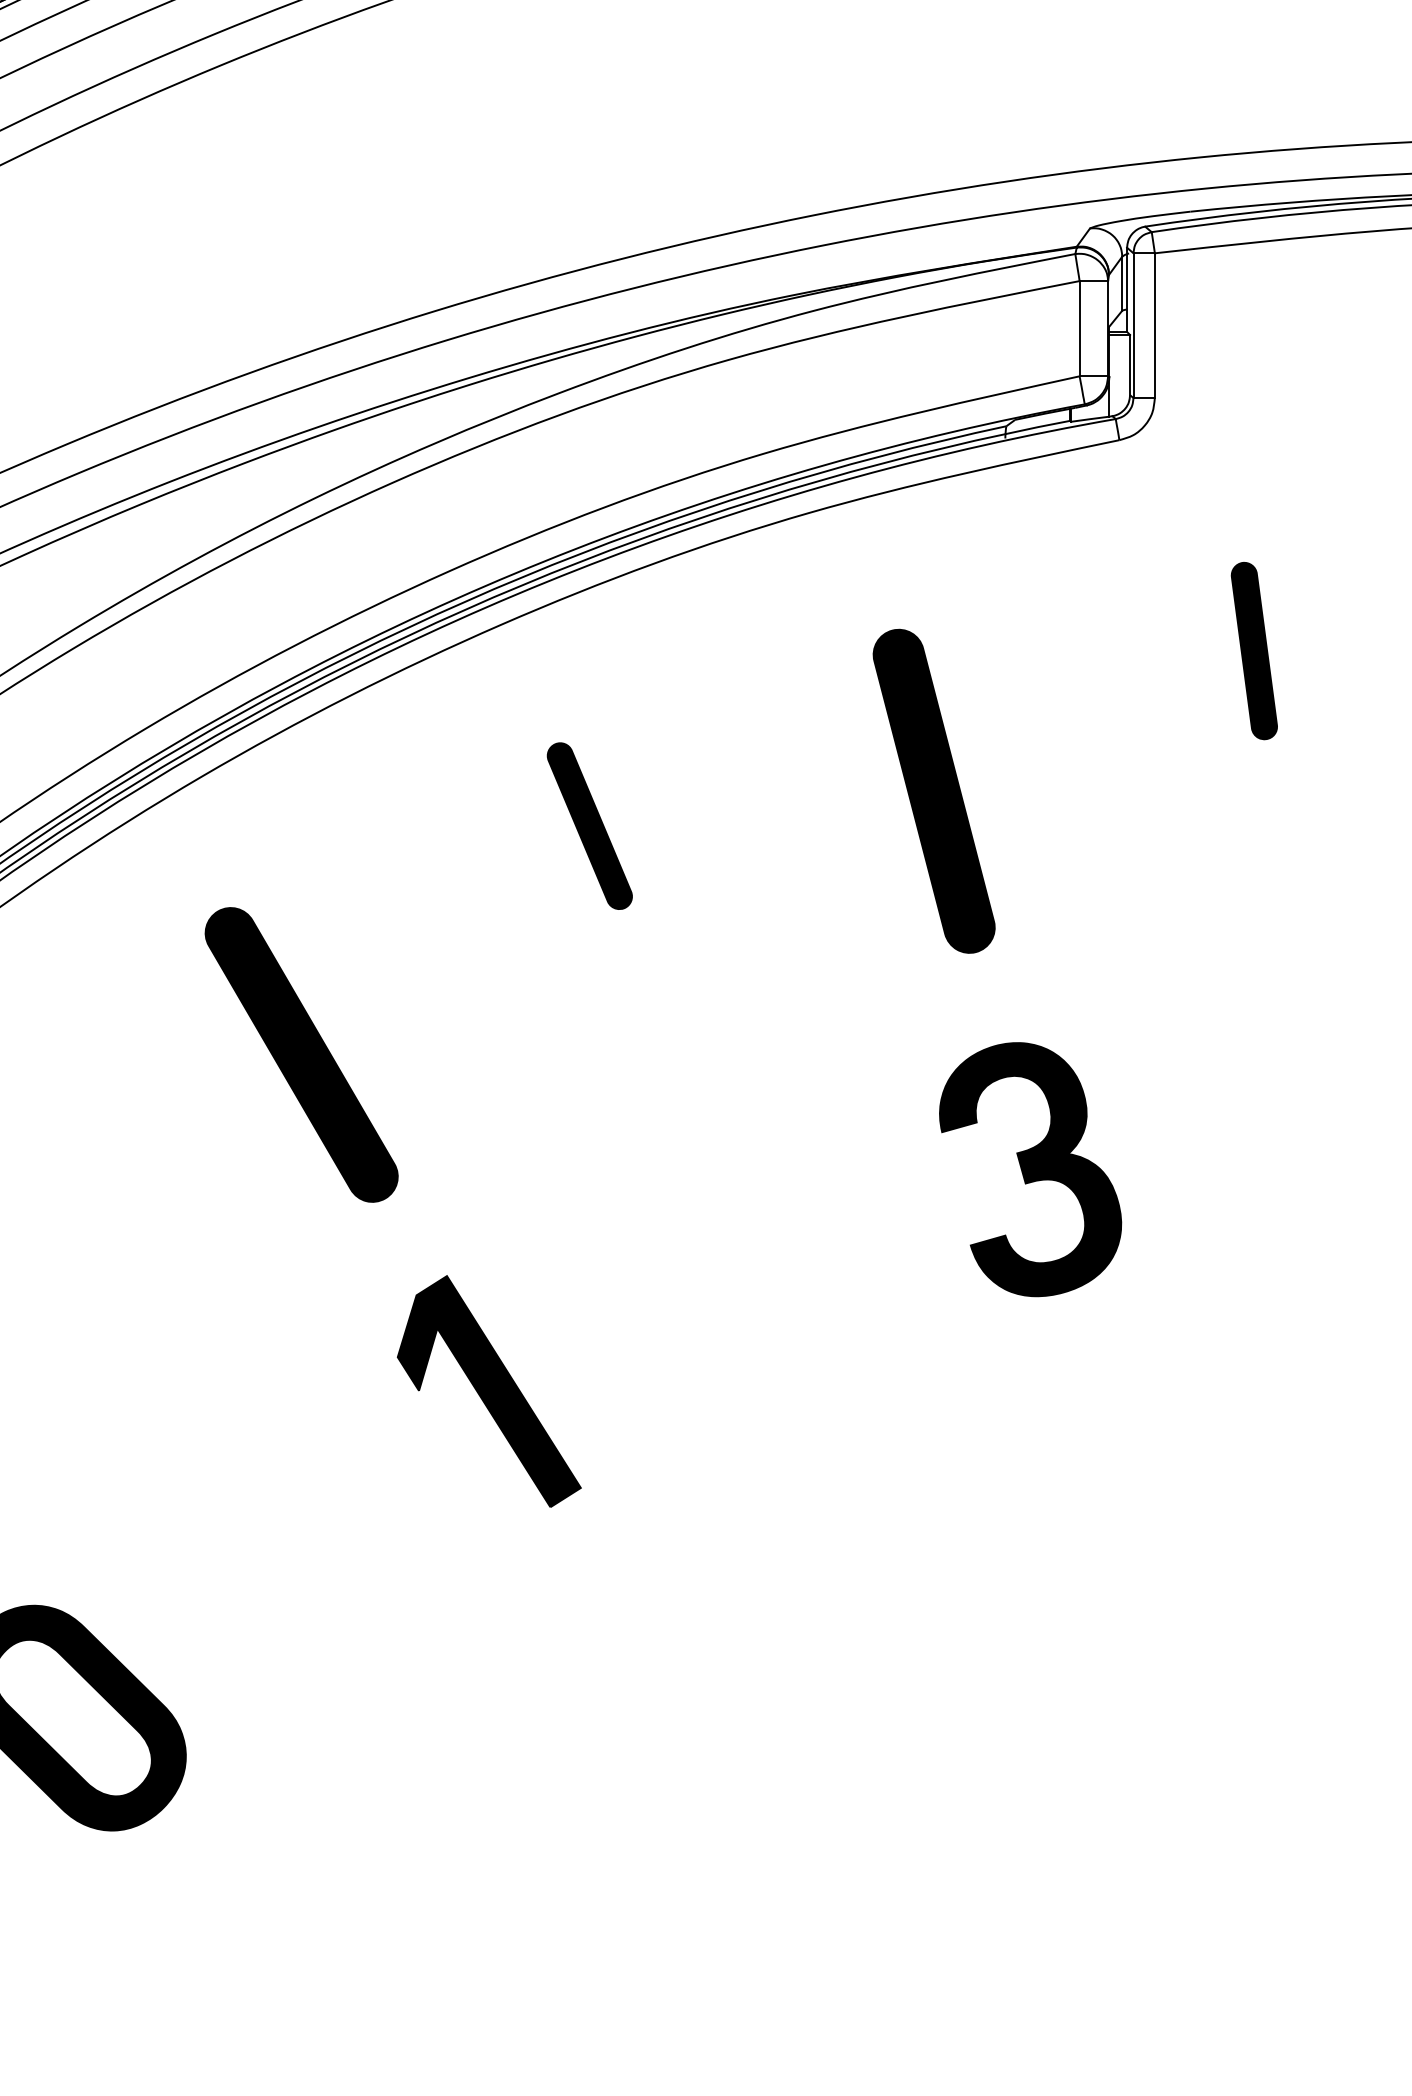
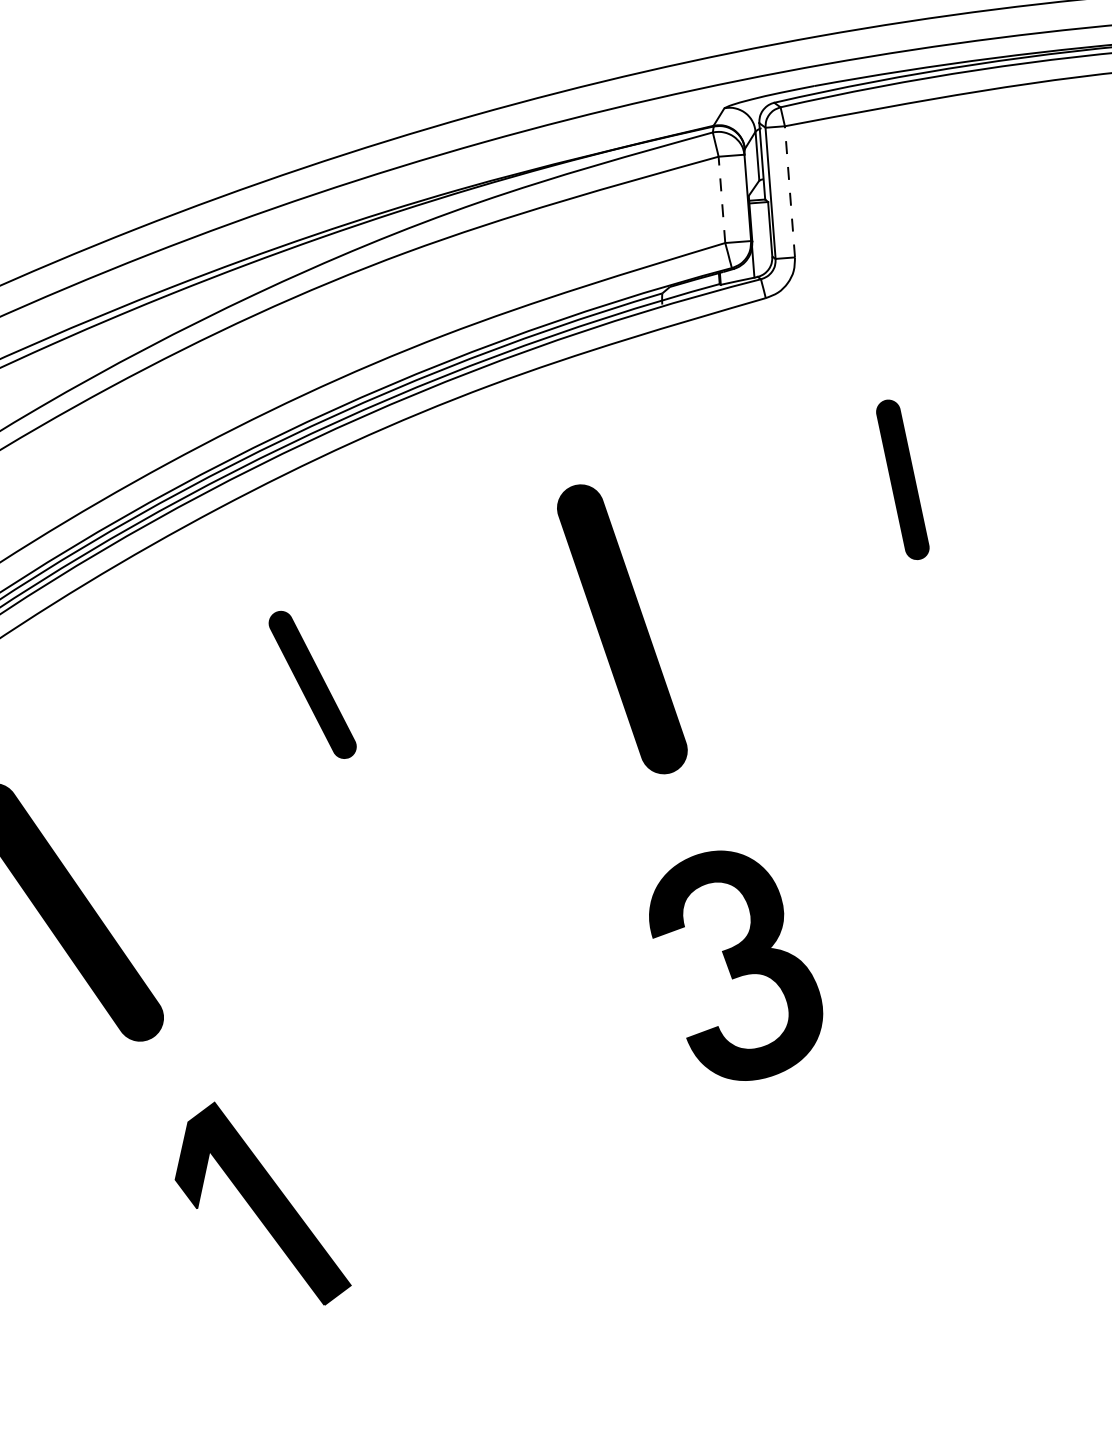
line: (1154, 325) -> (789, 191), solid -> dashed
line: (1079, 328) -> (721, 199), solid -> dashed

